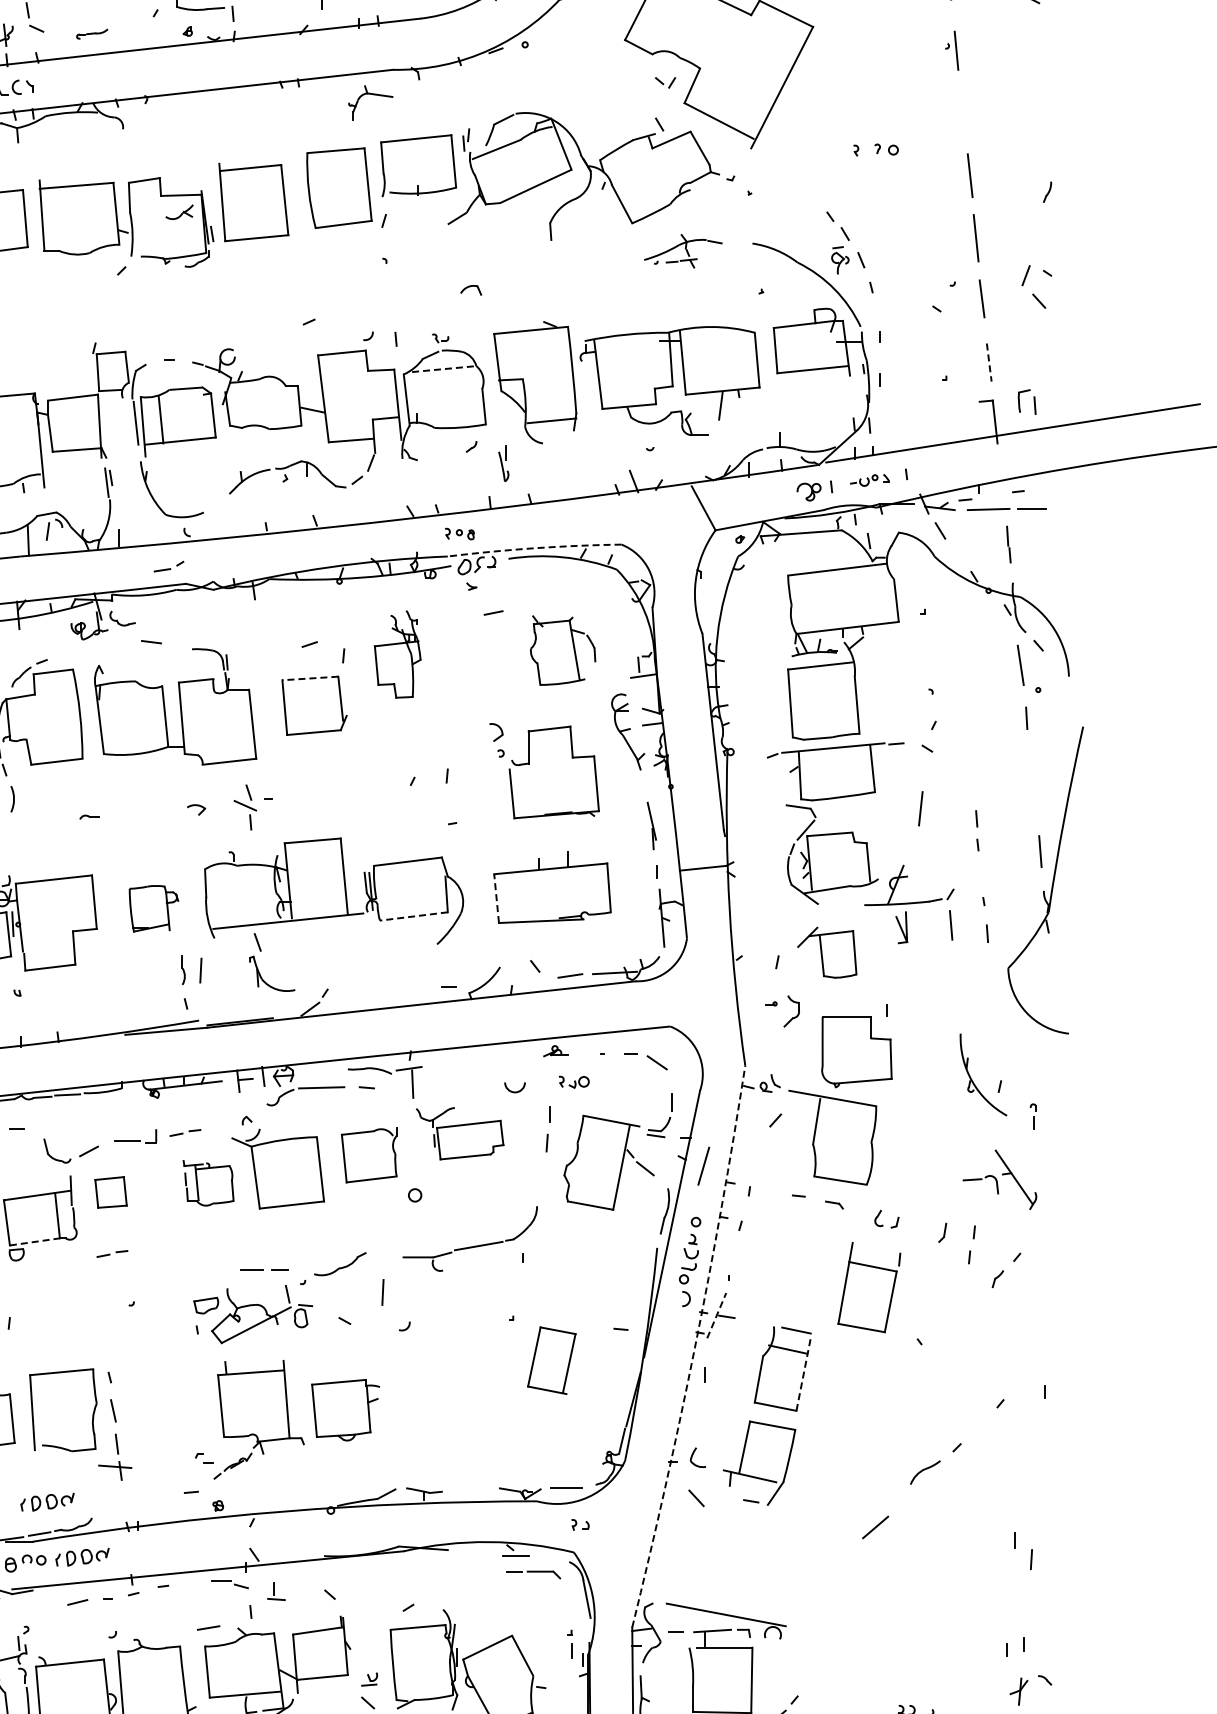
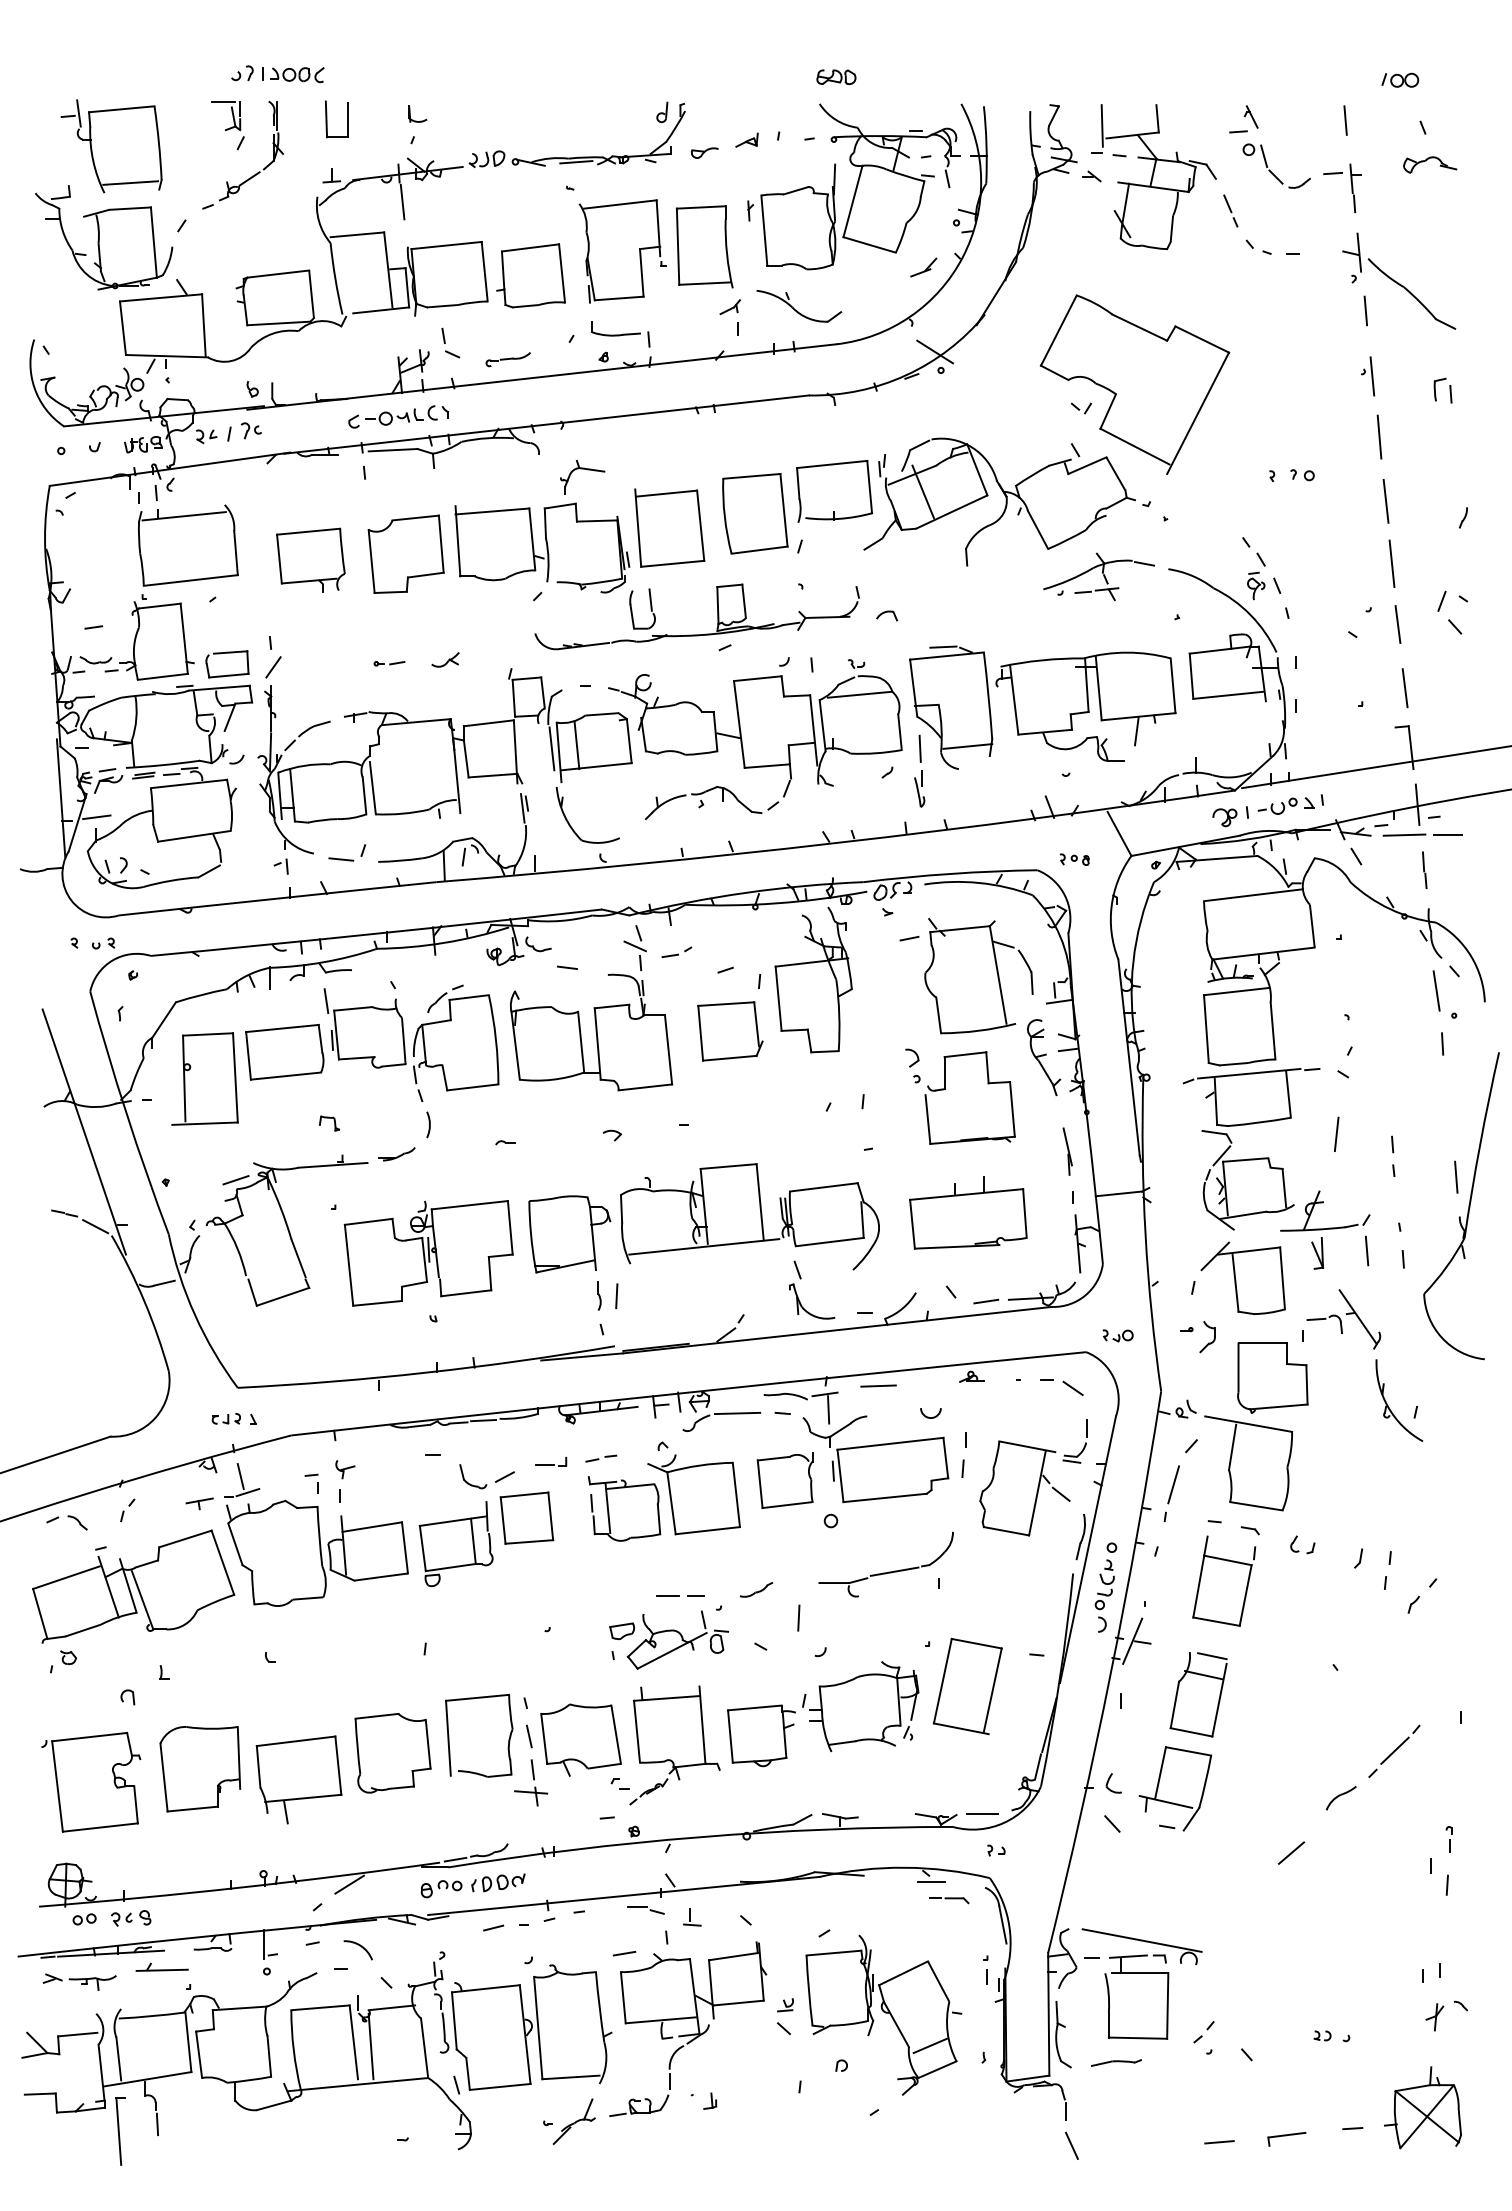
line: (518, 25) -> (934, 351), added
part: (91, 33) -> (507, 359), size x1.43
part: (370, 94) -> (582, 469), moved
line: (963, 110) -> (1379, 436), added
line: (506, 165) -> (922, 491), added
part: (179, 211) -> (445, 659), moved
part: (682, 250) -> (1098, 576), size x1.43
part: (280, 308) -> (696, 634), added
line: (527, 320) -> (943, 646), added
line: (989, 362) -> (1405, 688), dashed -> solid
line: (444, 368) -> (860, 694), dashed -> solid
part: (1019, 401) -> (1435, 390), moved
line: (503, 422) -> (919, 748), added
line: (1001, 478) -> (1417, 804), added
part: (869, 479) -> (1285, 805), size x1.43
part: (459, 533) -> (1074, 859), moved
arc: (534, 547) -> (950, 873), dashed -> solid
part: (168, 565) -> (676, 951), moved
part: (562, 650) -> (978, 976), size x1.67
part: (397, 653) -> (813, 979), size x1.67
line: (309, 678) -> (725, 1004), dashed -> solid
part: (244, 807) -> (634, 948), moved
line: (496, 898) -> (912, 1224), dashed -> solid
part: (153, 908) -> (569, 1234), size x1.67
line: (413, 916) -> (829, 1242), dashed -> solid
part: (826, 952) -> (1242, 1278), size x1.43
part: (257, 965) -> (797, 1293), moved
line: (462, 1059) -> (878, 1385), added
part: (573, 1081) -> (1117, 1335), moved
part: (1032, 1116) -> (1448, 1839), moved
part: (459, 1133) -> (875, 1459), size x1.67
part: (135, 1135) -> (551, 1461), size x0.71
line: (703, 1165) -> (1173, 1484), moved
part: (999, 1179) -> (1343, 1319), moved
part: (208, 1182) -> (624, 1508), size x1.43
part: (110, 1191) -> (526, 1517), size x1.67
line: (35, 1241) -> (451, 1567), dashed -> solid
part: (112, 1253) -> (528, 1579), removed
part: (340, 1263) -> (756, 1589), size x0.62
part: (869, 1286) -> (1224, 1580), moved
line: (716, 1315) -> (1132, 1641), dashed -> solid
arc: (694, 1347) -> (1110, 1673), dashed -> solid
part: (551, 1359) -> (967, 1685), size x1.43
line: (803, 1374) -> (1219, 1700), dashed -> solid
part: (444, 1380) -> (860, 1706), added
part: (164, 1413) -> (580, 1739), added
line: (978, 1424) -> (1394, 1750), added
part: (47, 1501) -> (463, 1827), removed
part: (533, 1574) -> (949, 1900), size x0.71

